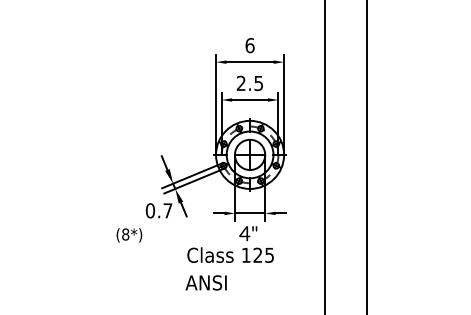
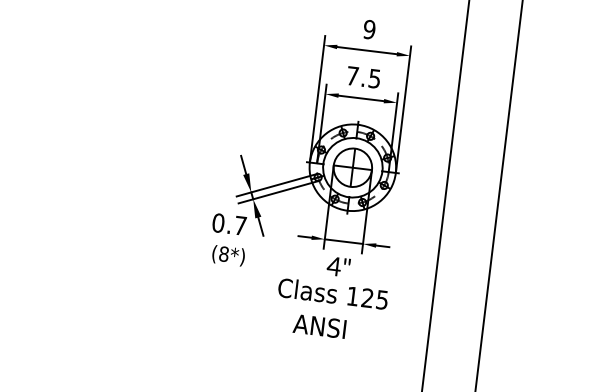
text: (249, 45) -> (368, 29), 6 -> 9
text: (240, 82) -> (351, 74), 2.5 -> 7.5
text: (129, 235) -> (228, 256), moved
text: (230, 254) -> (333, 292), moved
text: (205, 282) -> (318, 325), moved

